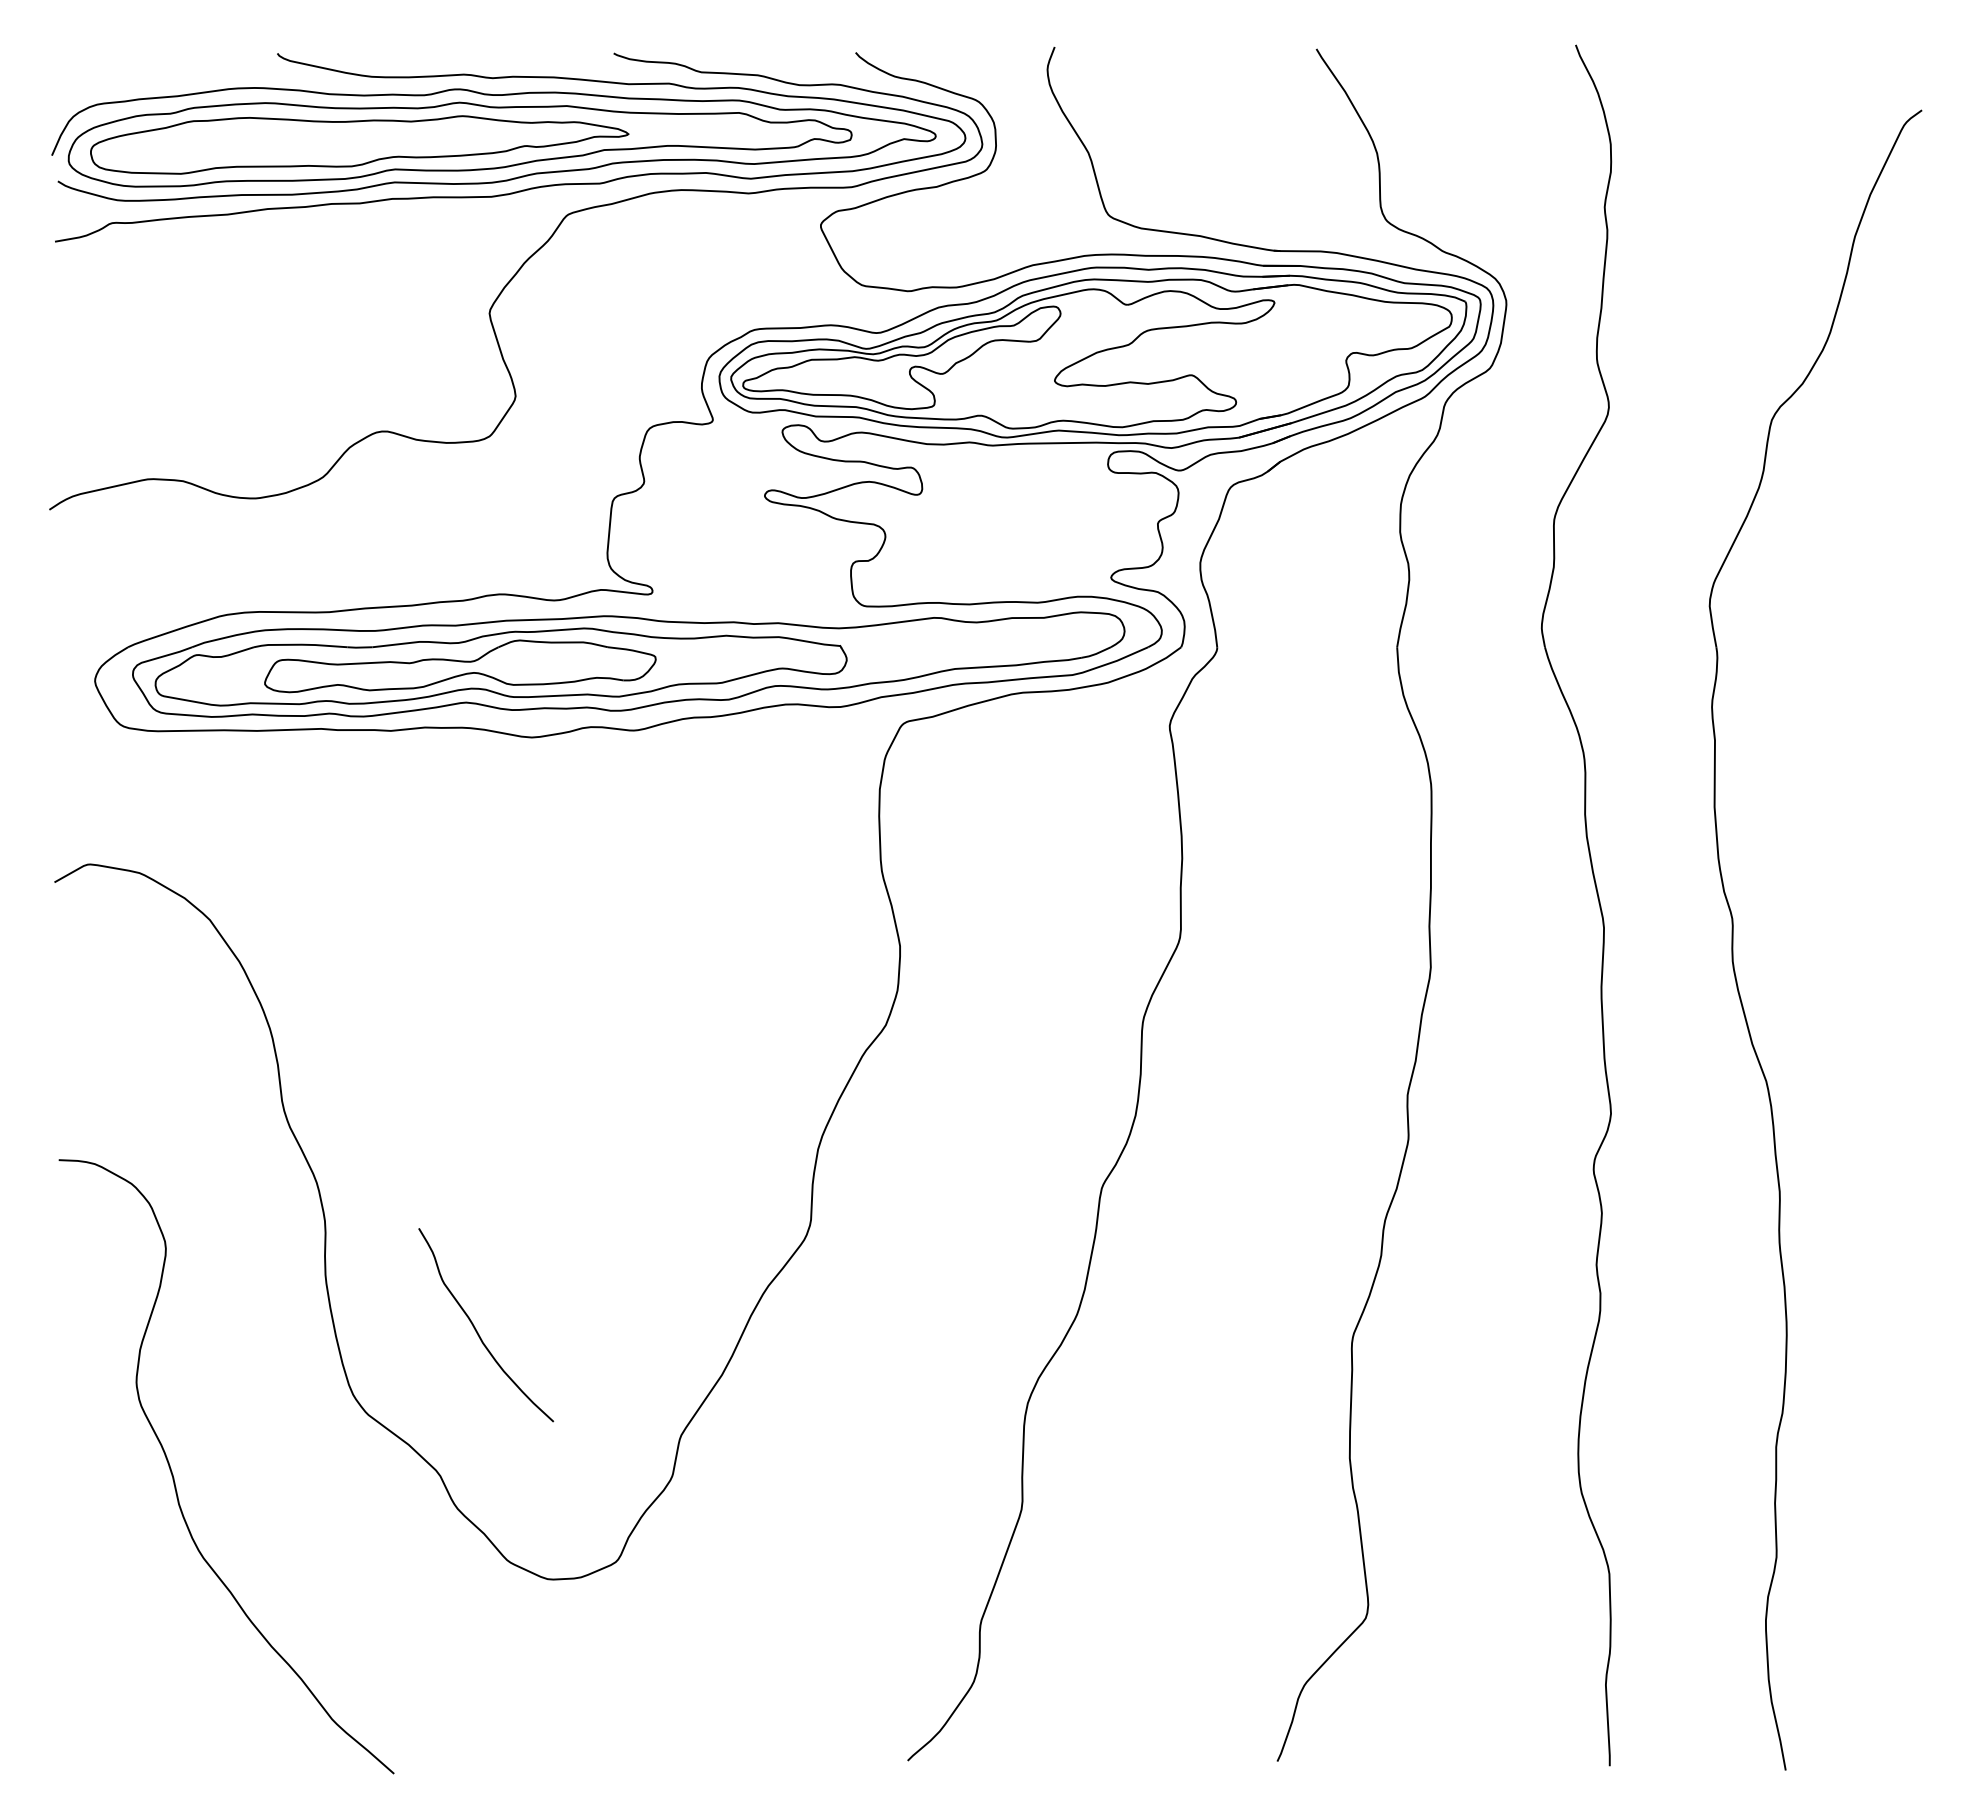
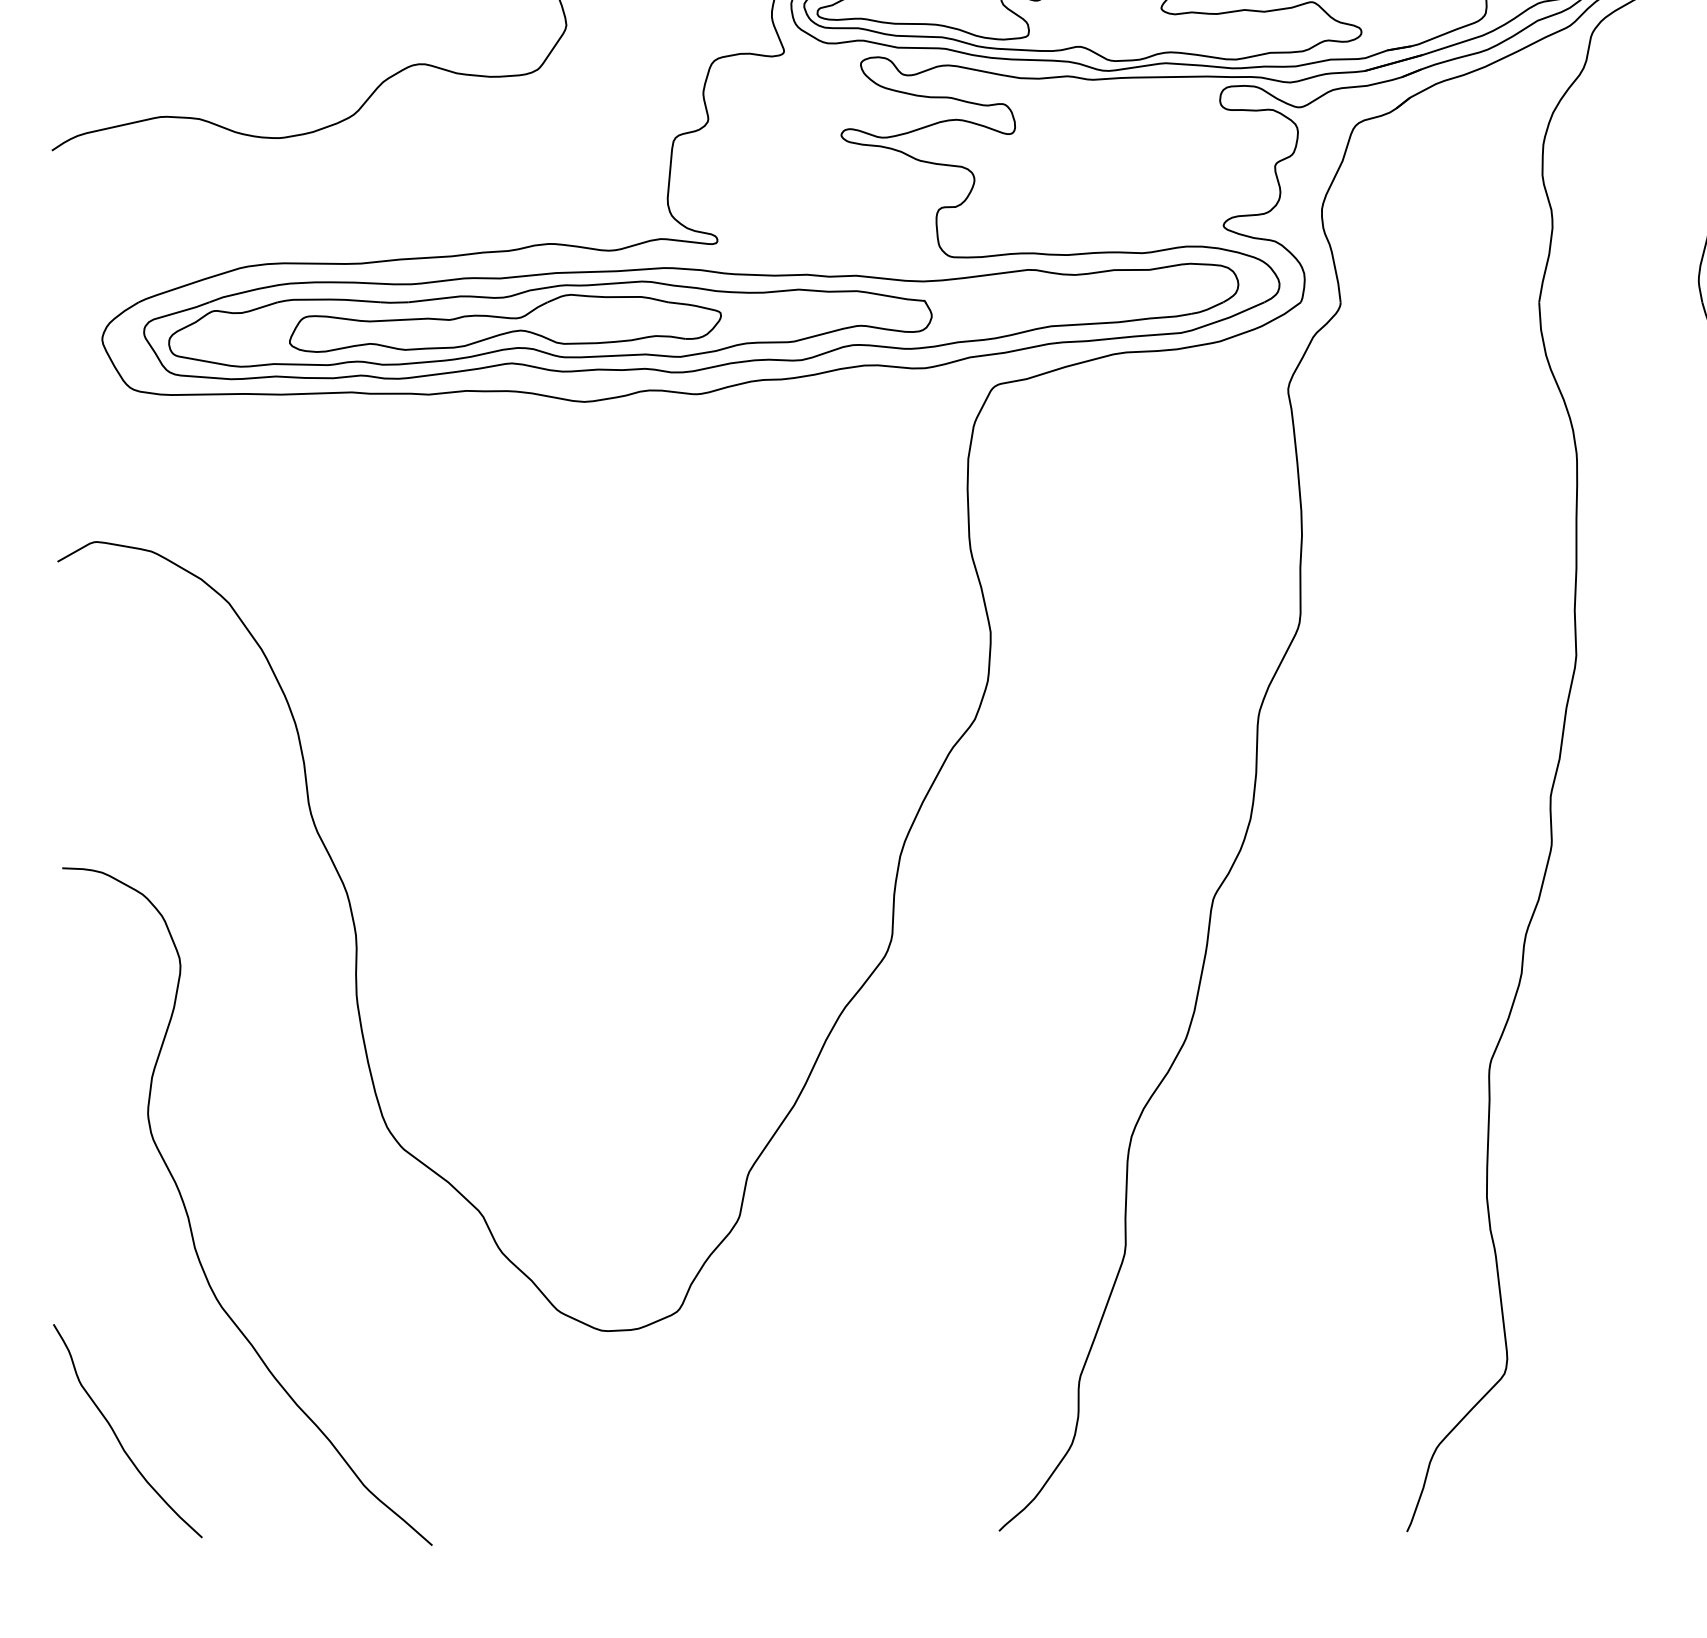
curve: (477, 1330) -> (118, 1436), moved

